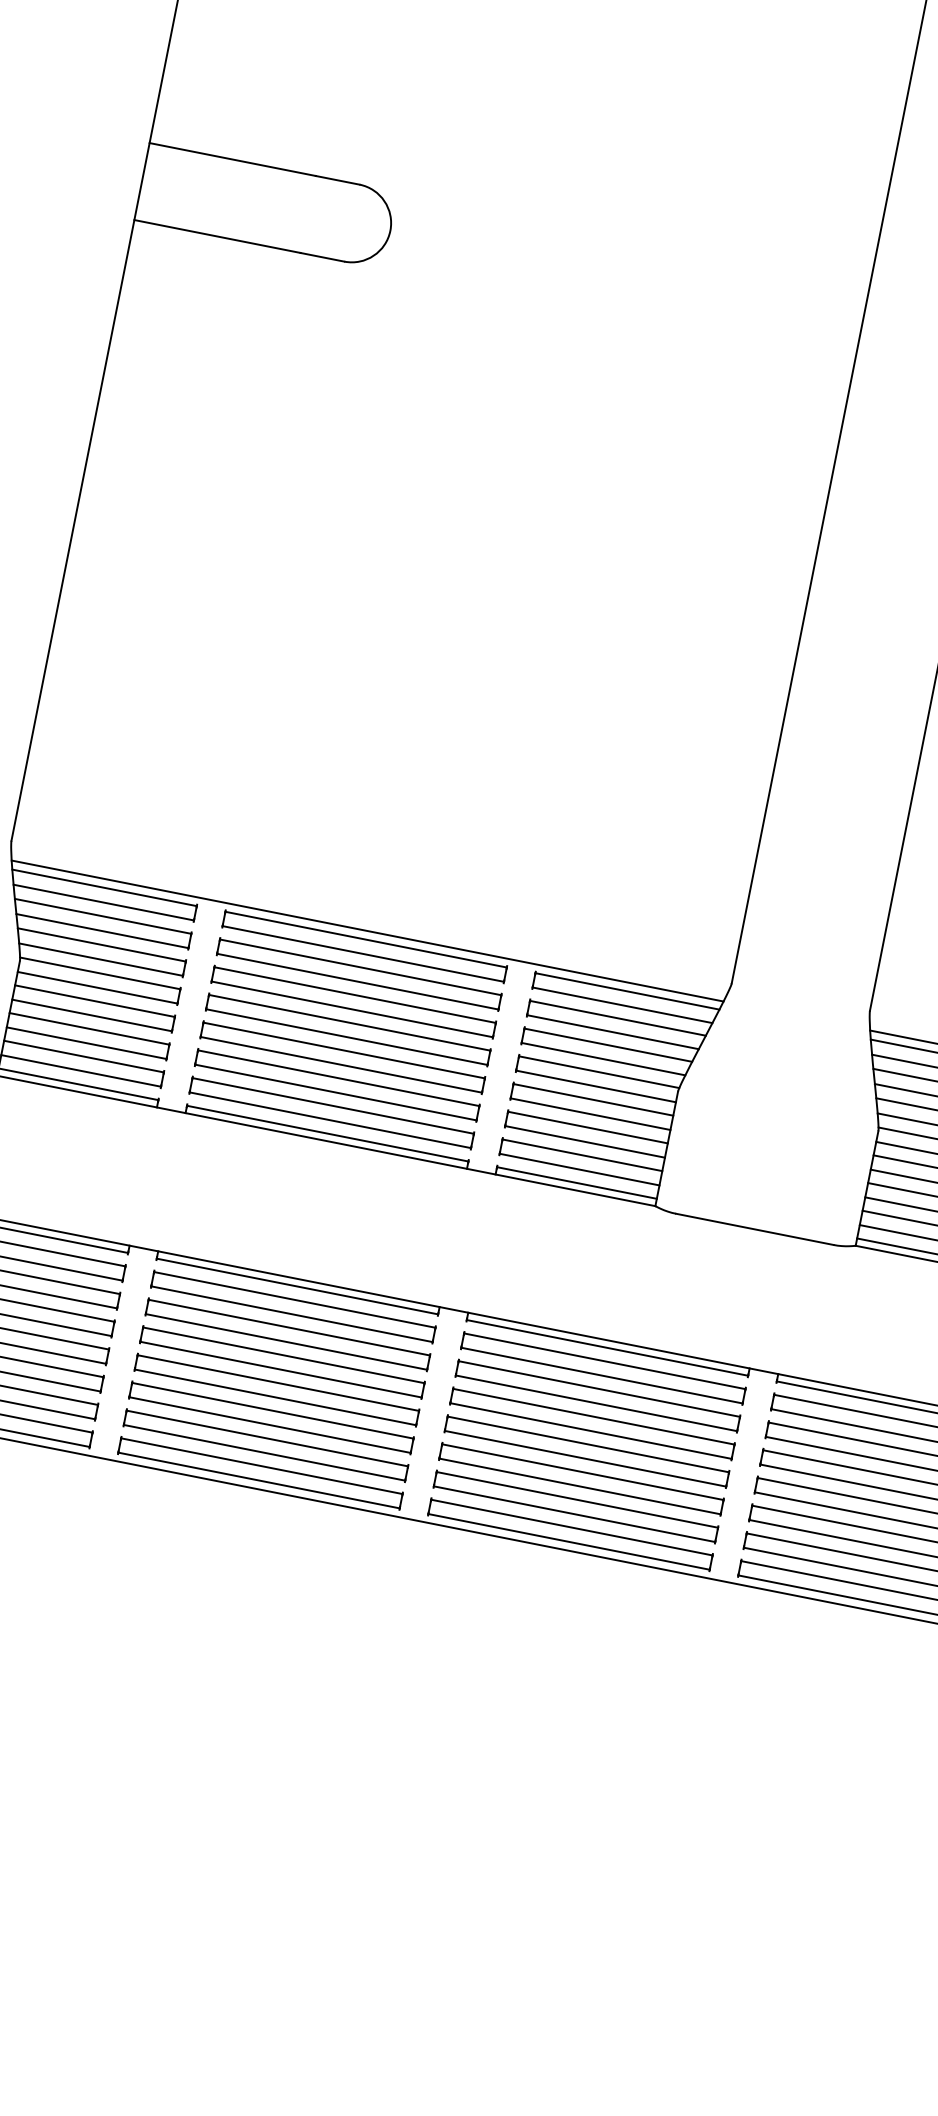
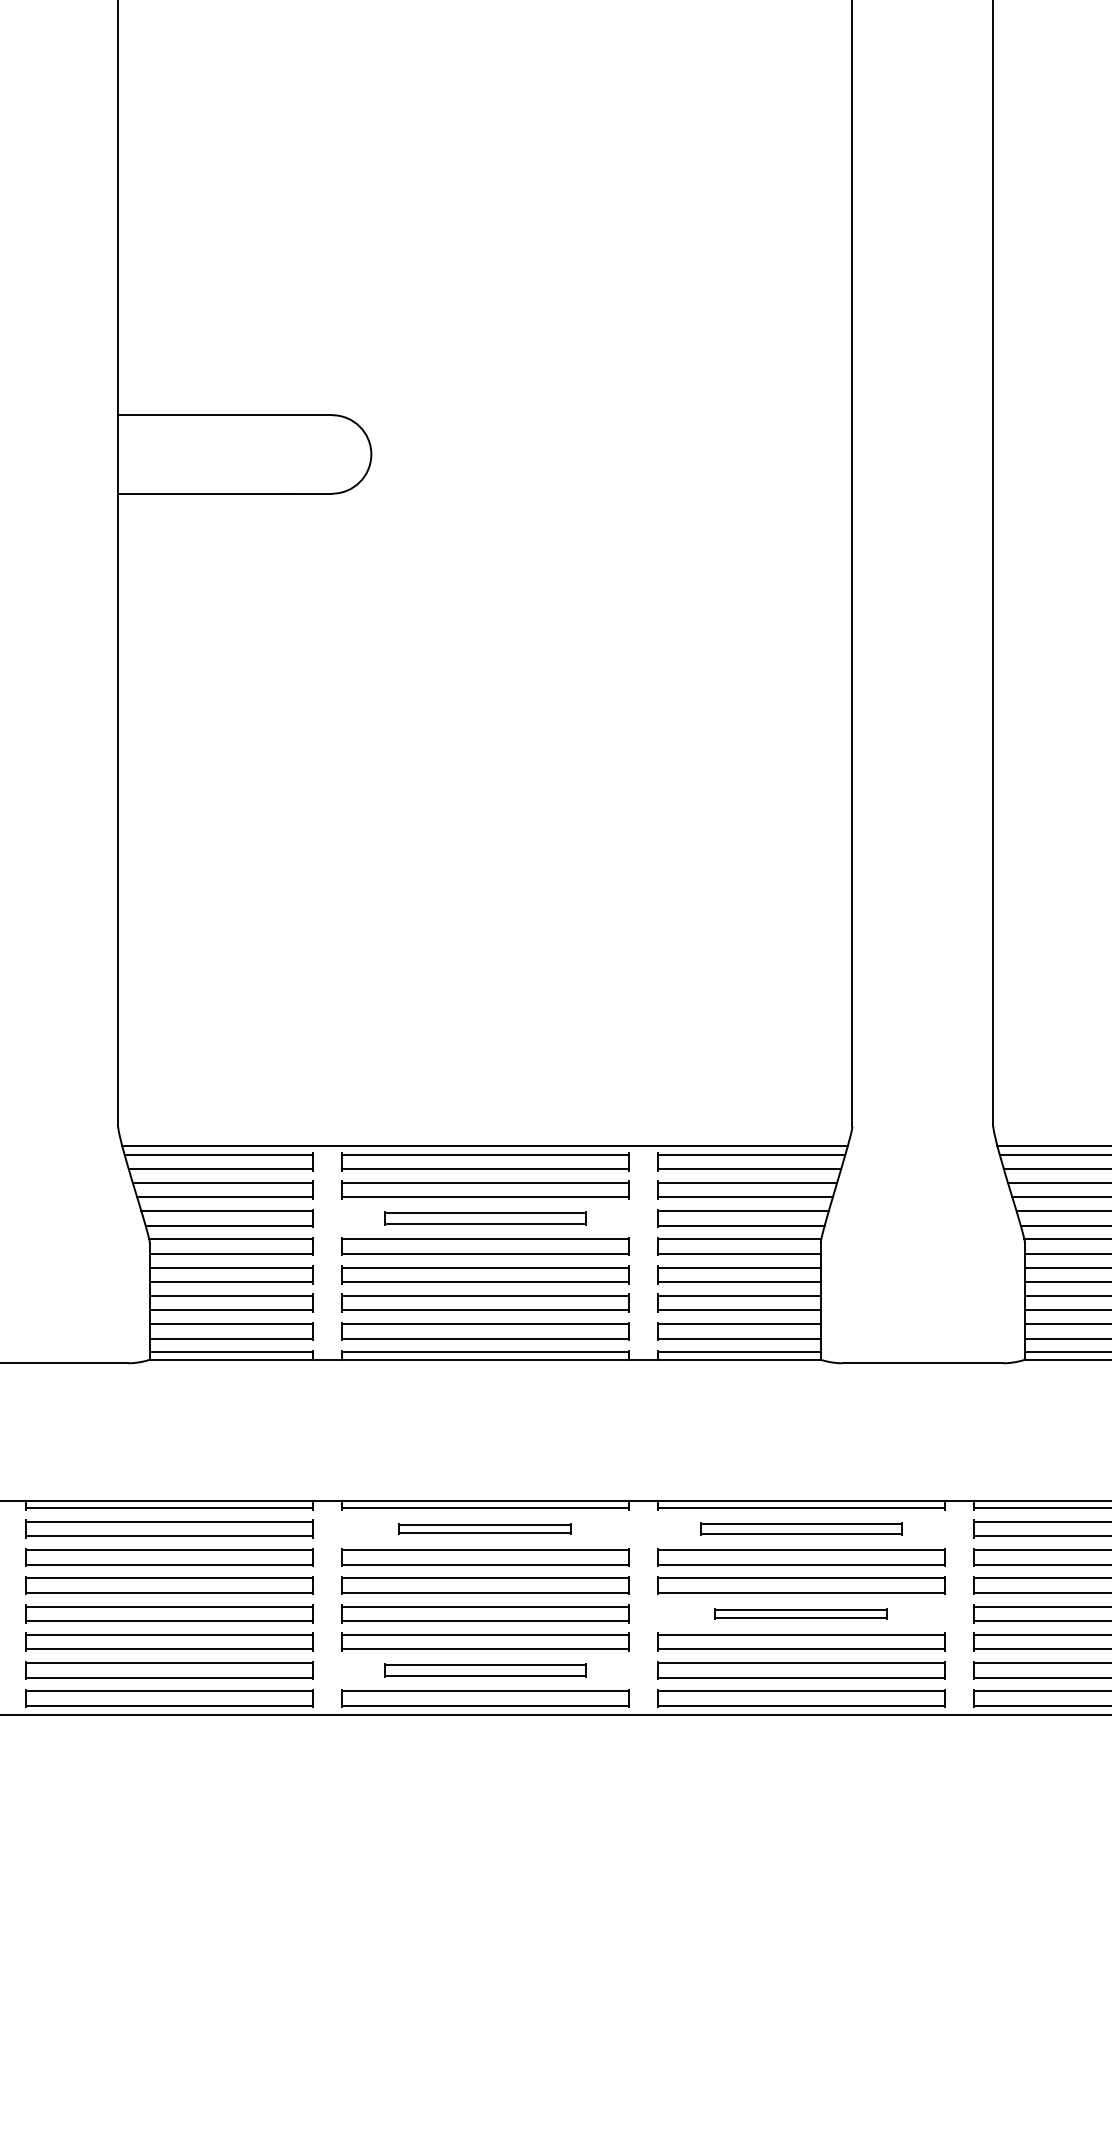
part: (353, 1002) -> (485, 1218), size x0.7
part: (293, 1306) -> (485, 1528), size x0.6
part: (603, 1367) -> (801, 1528), size x0.7
part: (266, 1445) -> (485, 1670), size x0.7
part: (587, 1451) -> (801, 1613), size x0.6

